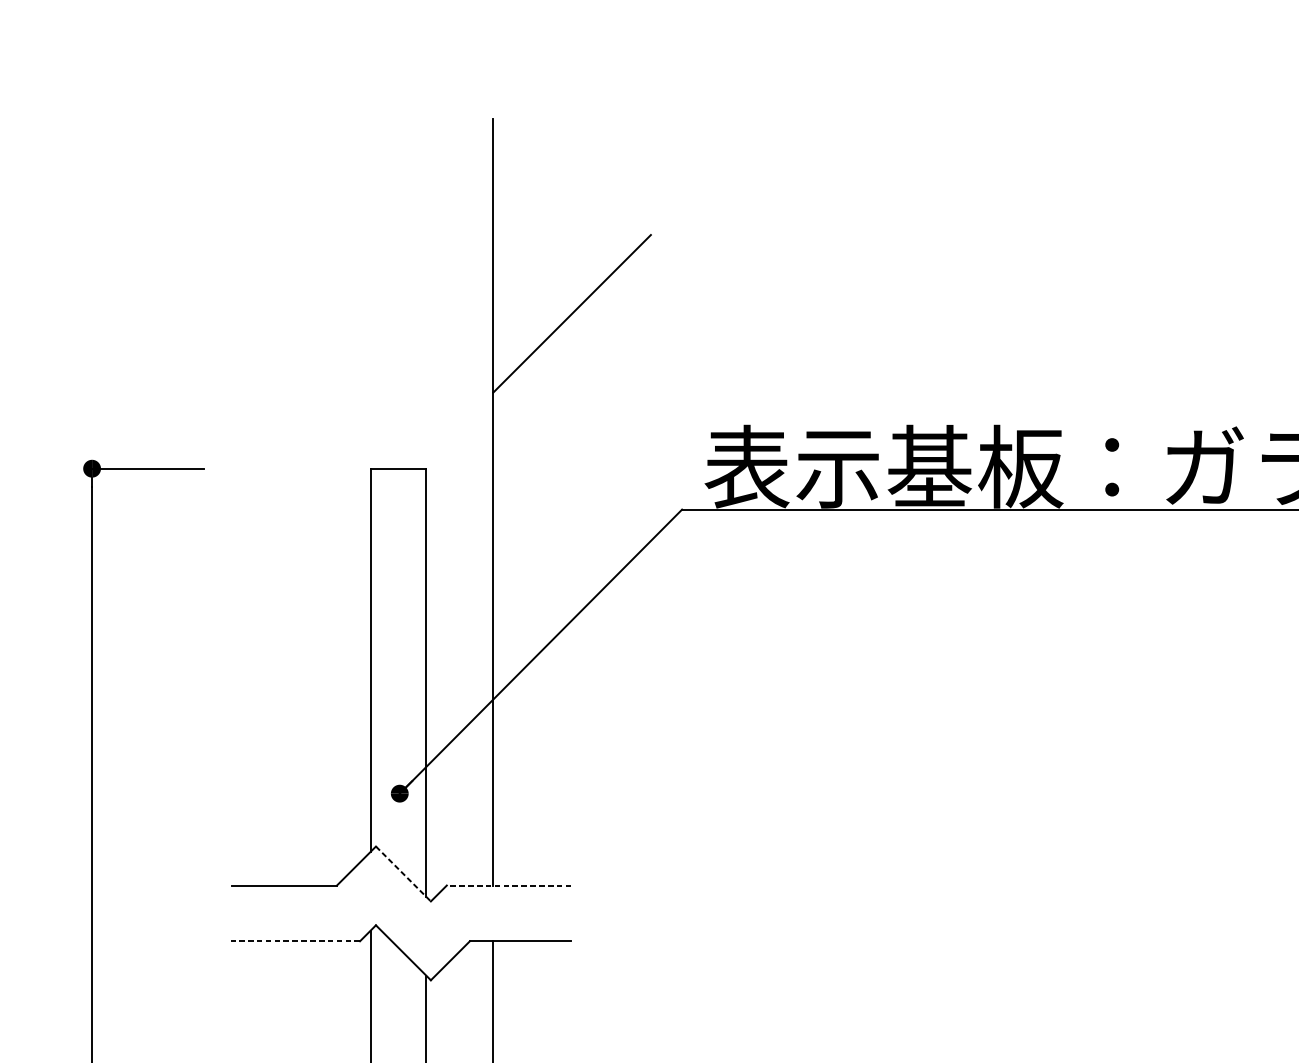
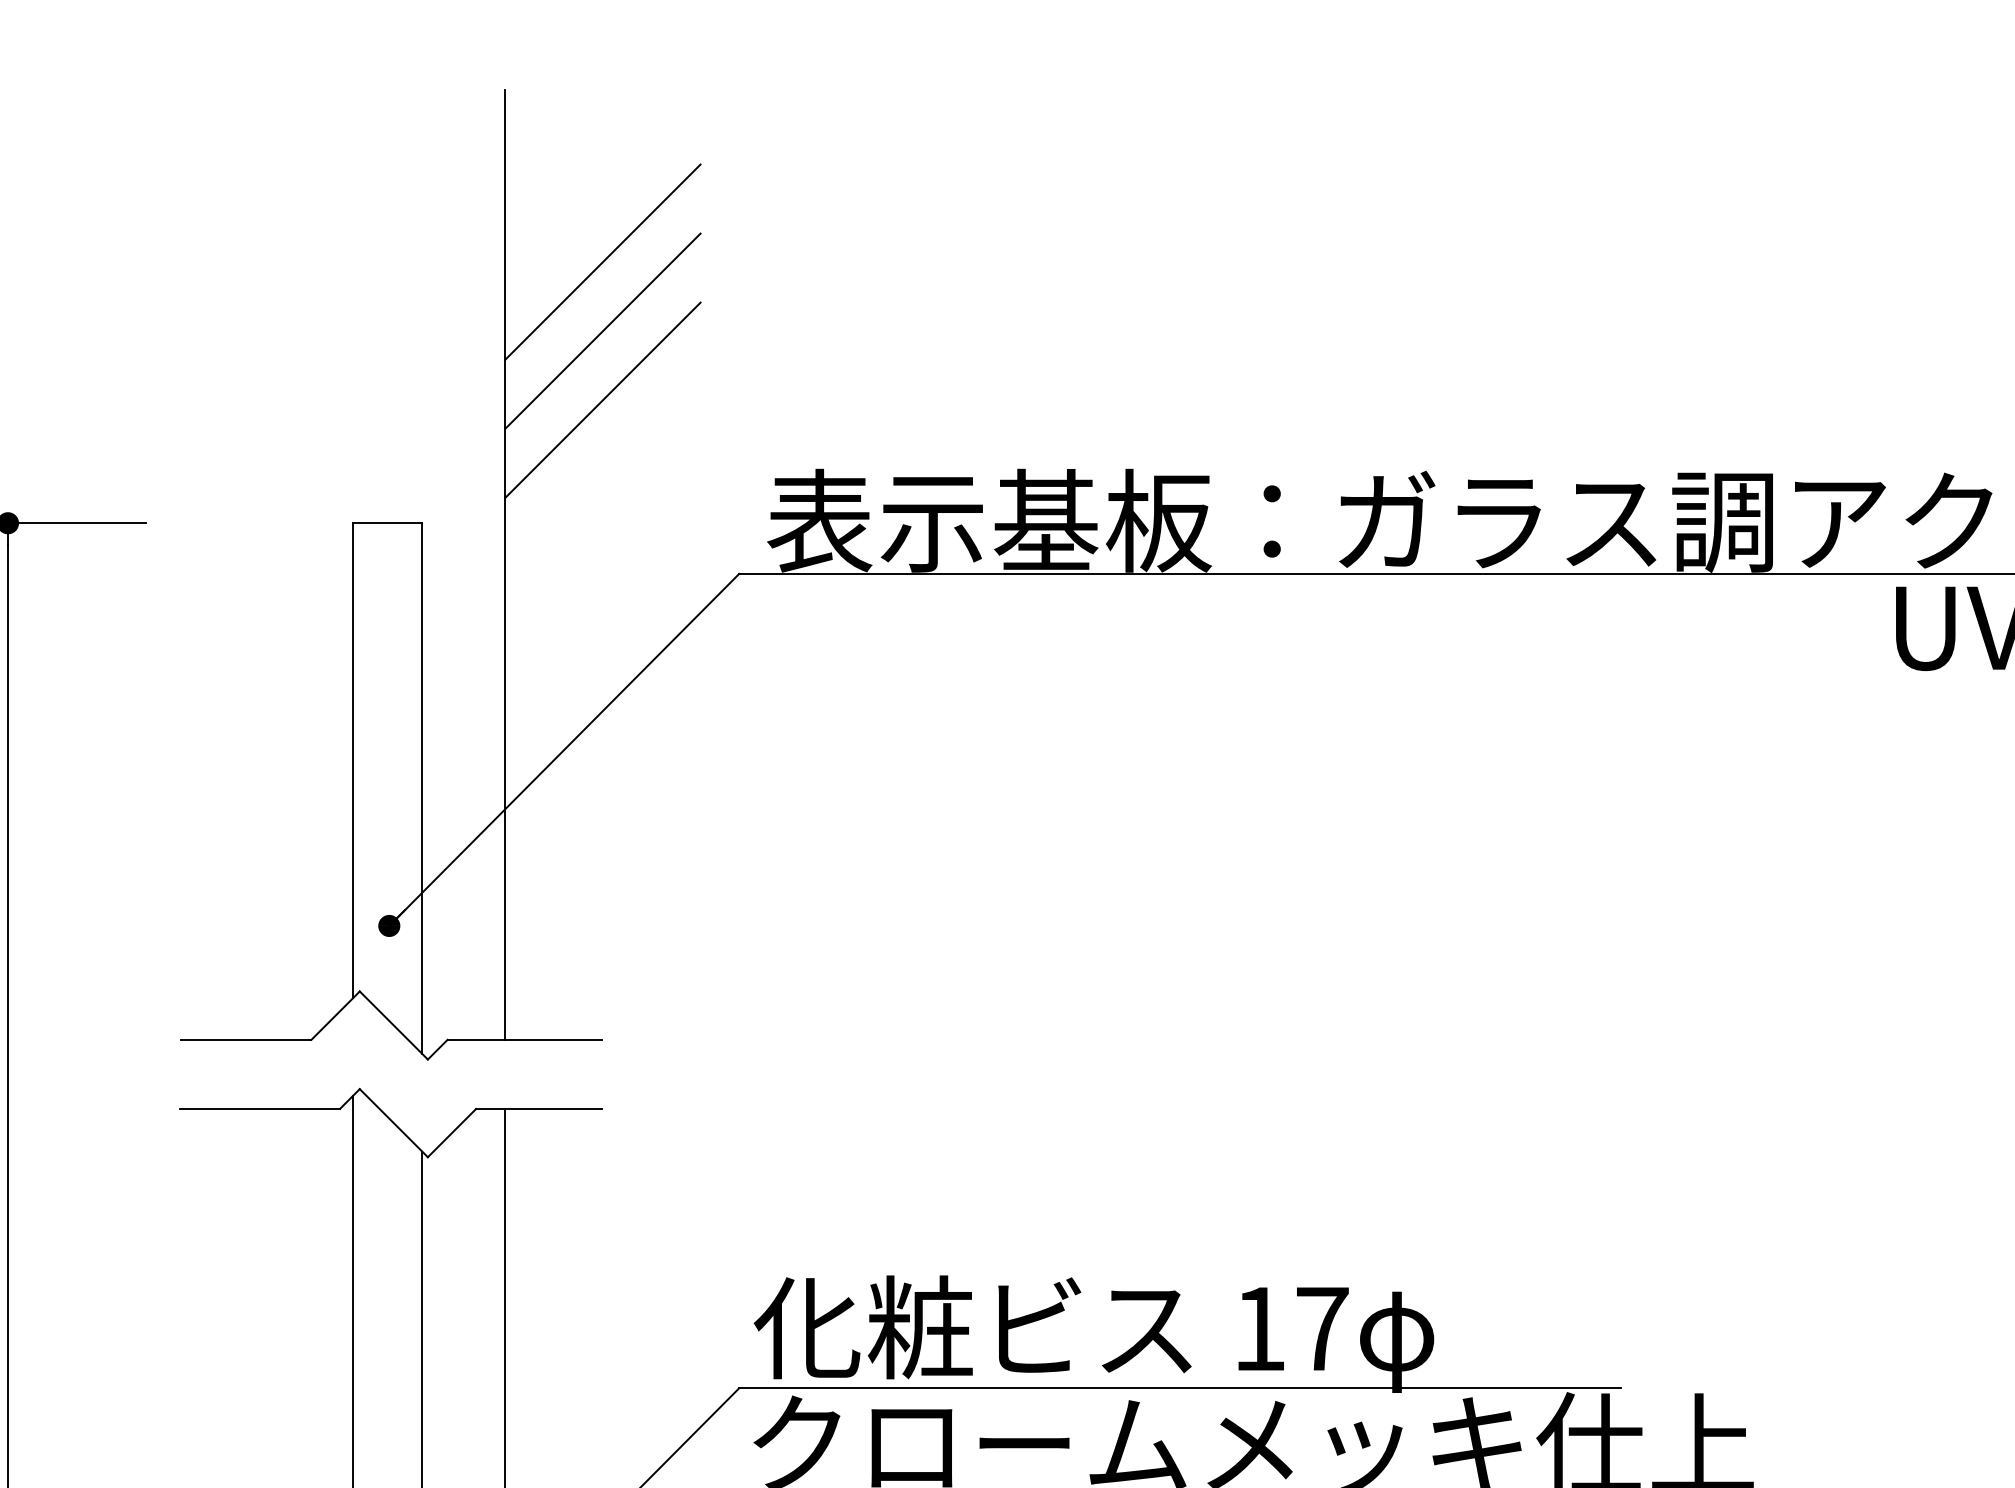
line: (571, 257) -> (602, 261), added
line: (571, 368) -> (602, 399), added
line: (403, 873) -> (394, 1025), dashed -> solid
line: (508, 885) -> (524, 1039), dashed -> solid
line: (295, 940) -> (260, 1108), dashed -> solid

